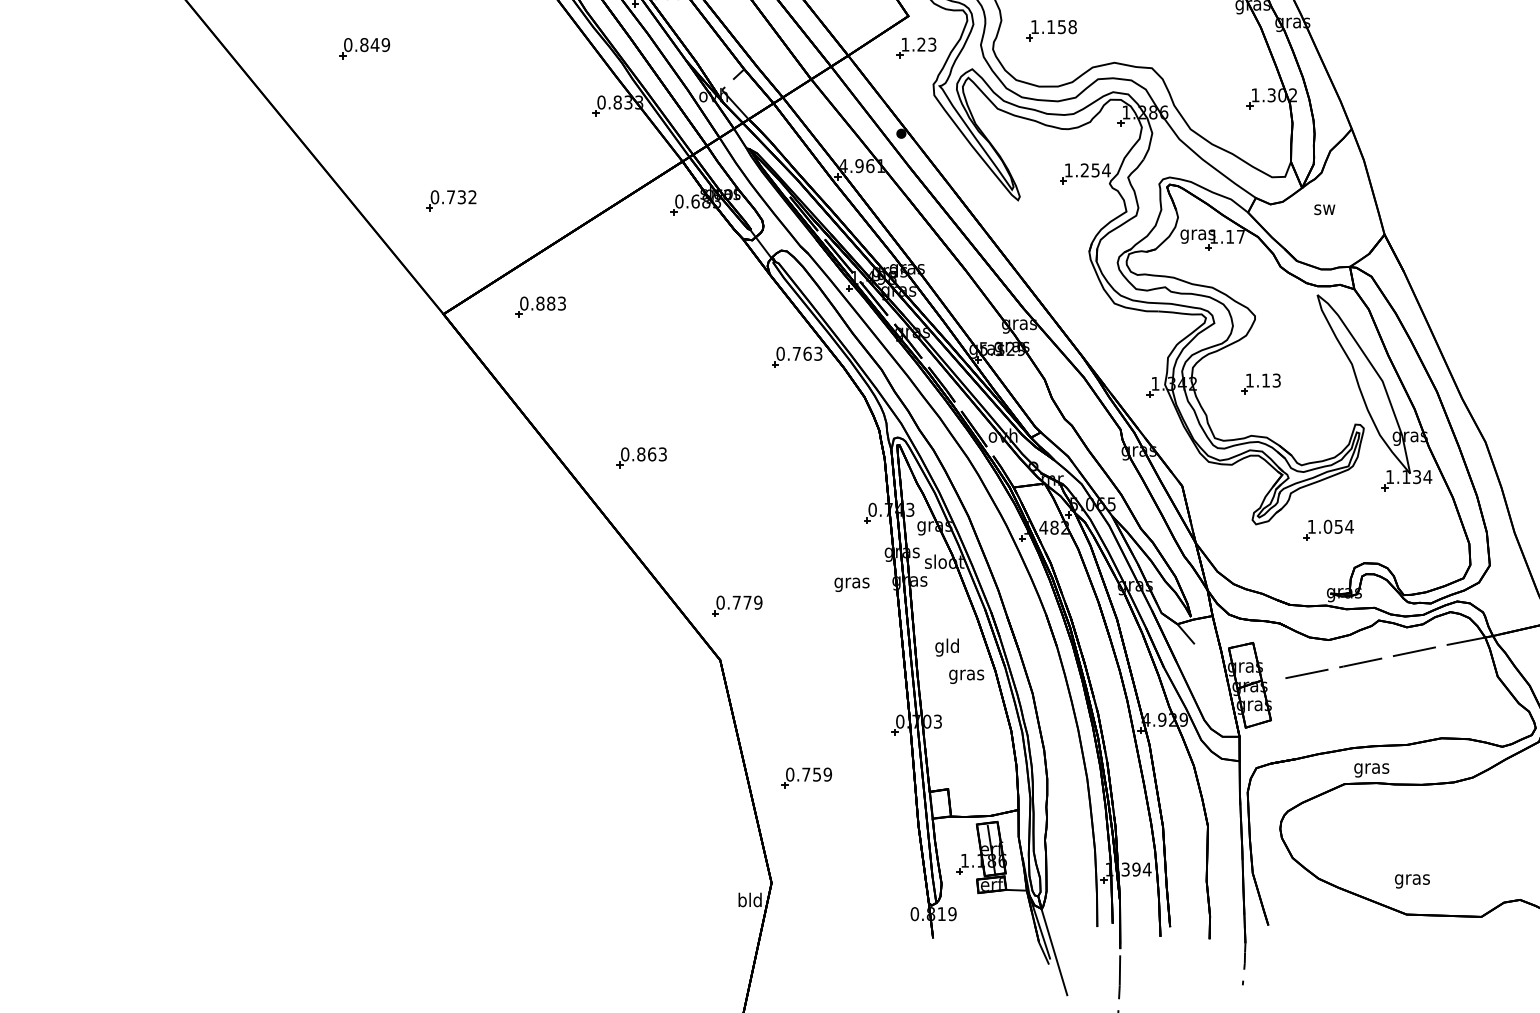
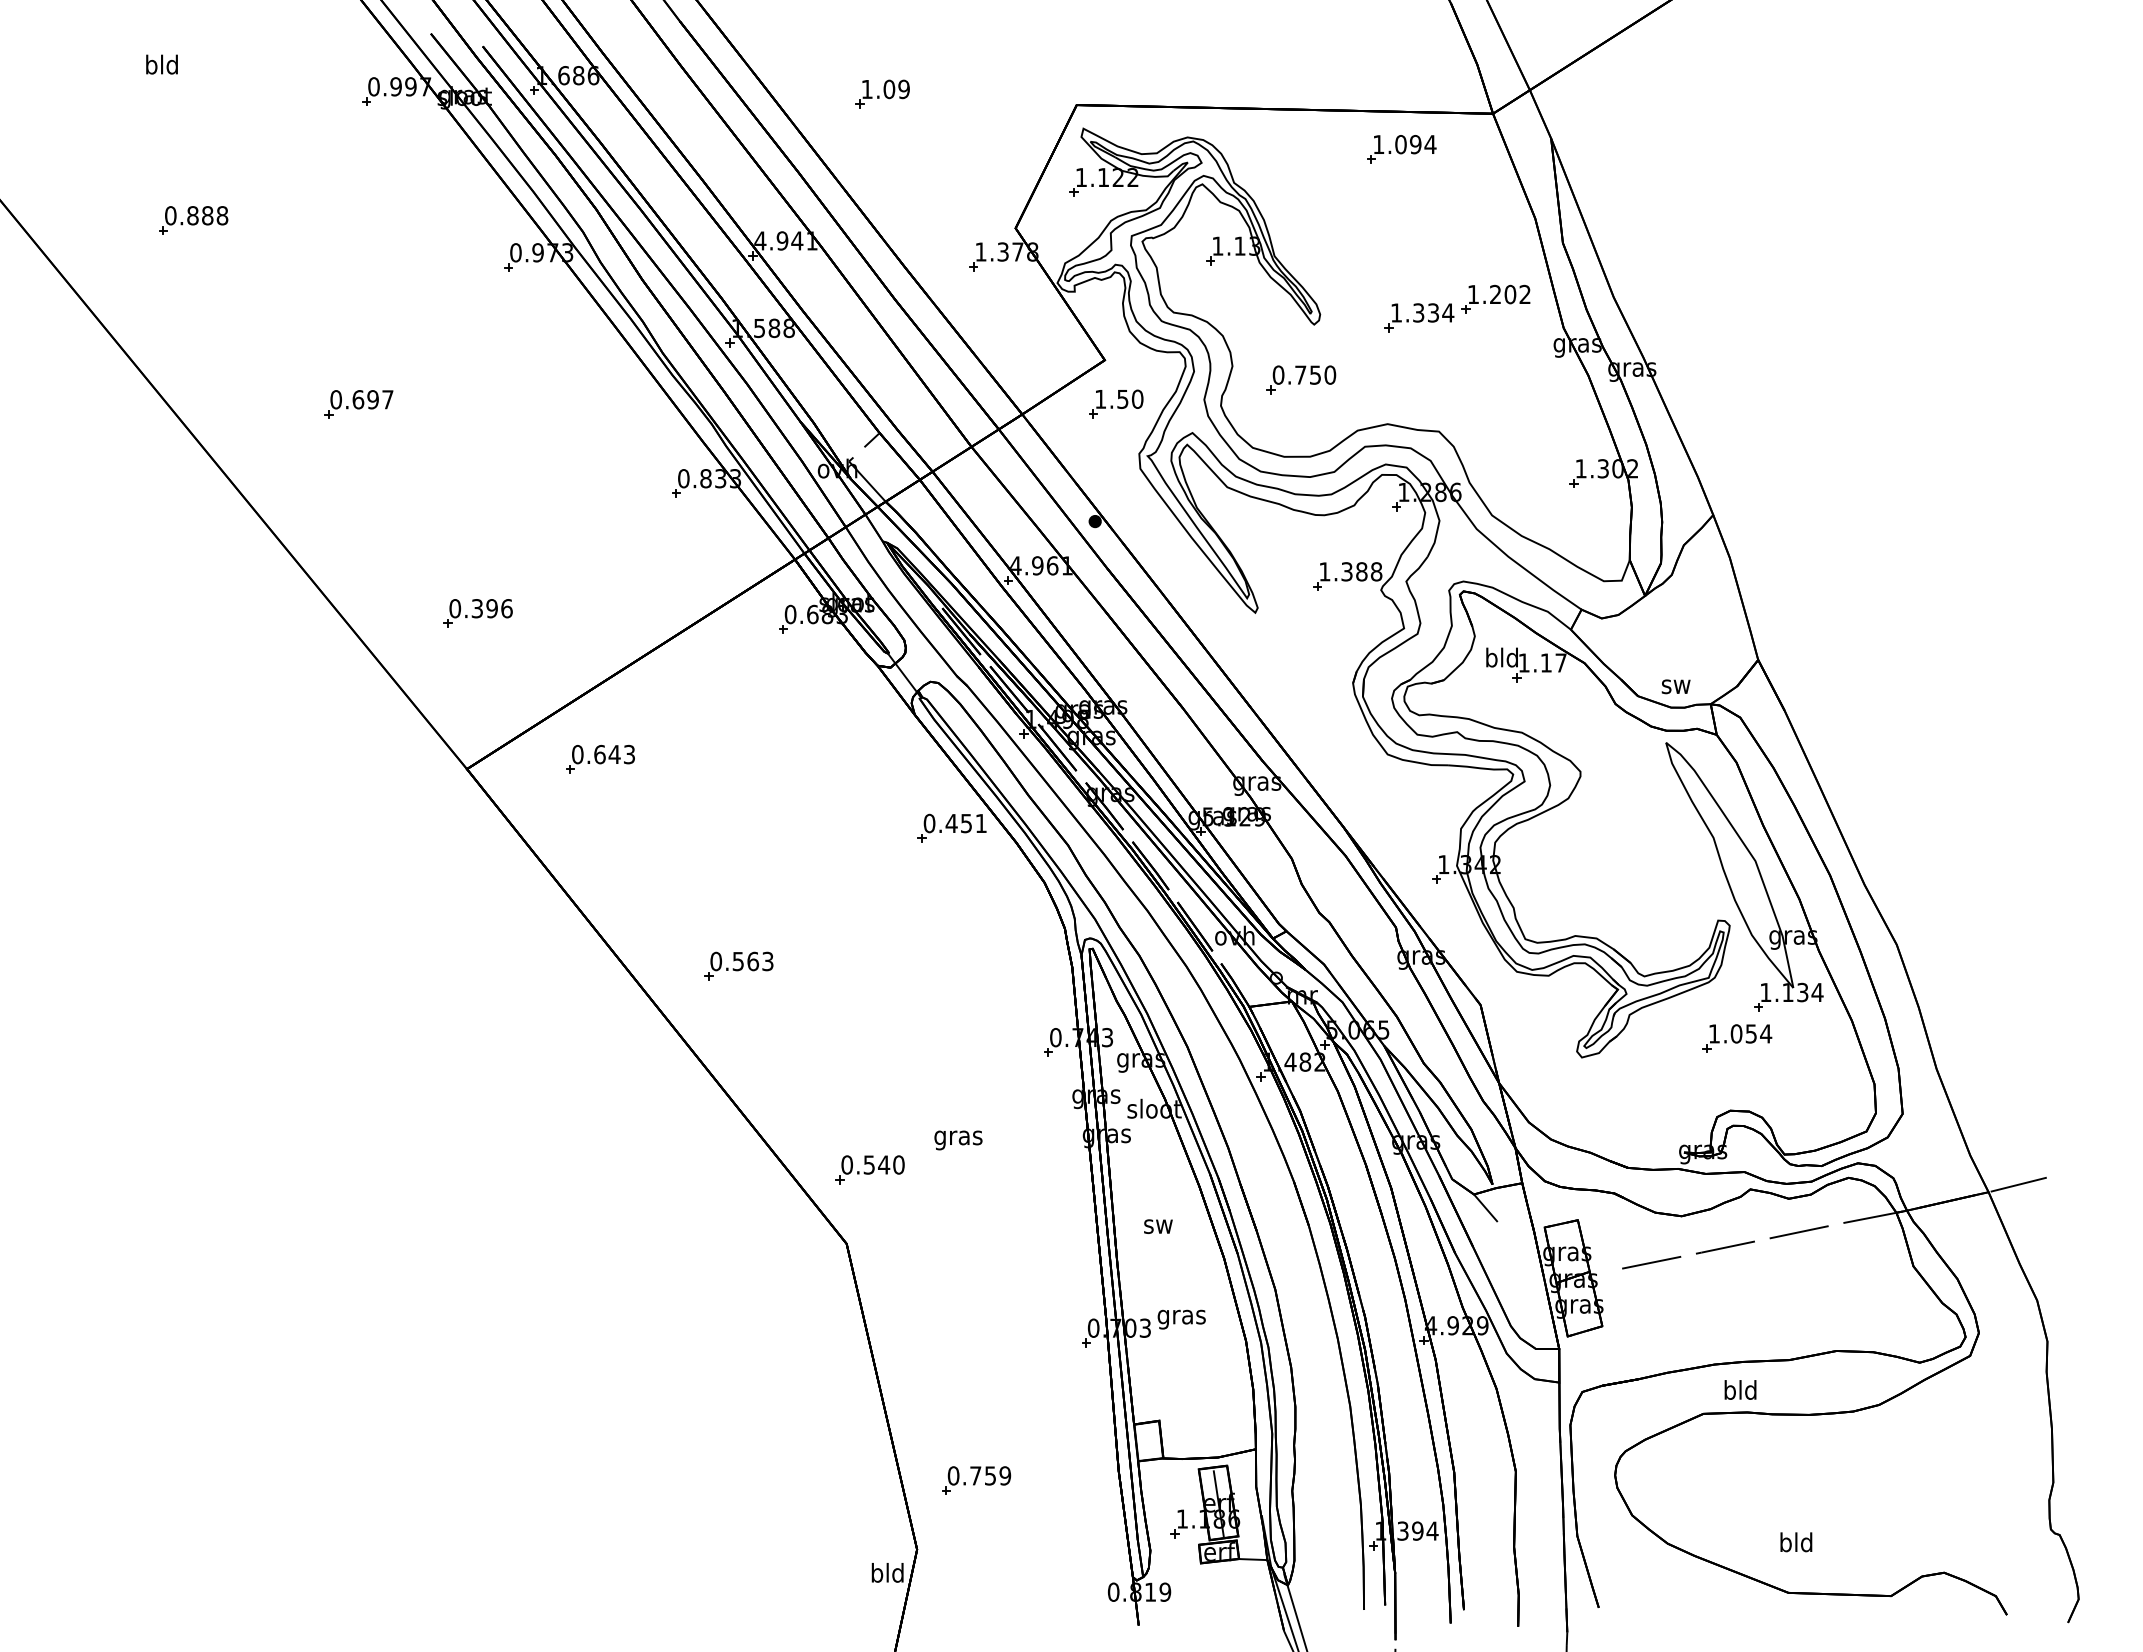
text: (1053, 26) -> (1304, 374), 1.158 -> 0.750
text: (374, 44) -> (372, 399), 0.849 -> 0.697
text: (927, 44) -> (1130, 398), 1.23 -> 1.50
text: (1095, 170) -> (1361, 571), 1.254 -> 1.388
text: (461, 197) -> (491, 608), 0.732 -> 0.396
text: (1324, 209) -> (1675, 686), moved
text: (1198, 234) -> (1502, 659), gras -> bld
text: (545, 303) -> (607, 754), 0.883 -> 0.643
text: (806, 353) -> (965, 823), 0.763 -> 0.451
part: (1260, 383) -> (1588, 864), removed
text: (641, 454) -> (738, 961), 0.863 -> 0.563
part: (1328, 530) -> (1737, 1038), moved
text: (852, 584) -> (958, 1140), moved
text: (747, 602) -> (883, 1164), 0.779 -> 0.540
text: (946, 647) -> (1157, 1226), gld -> sw
text: (966, 676) -> (1181, 1319), moved
text: (1371, 768) -> (1740, 1392), gras -> bld
part: (806, 778) -> (976, 1480), moved
text: (1412, 879) -> (1796, 1544), gras -> bld

